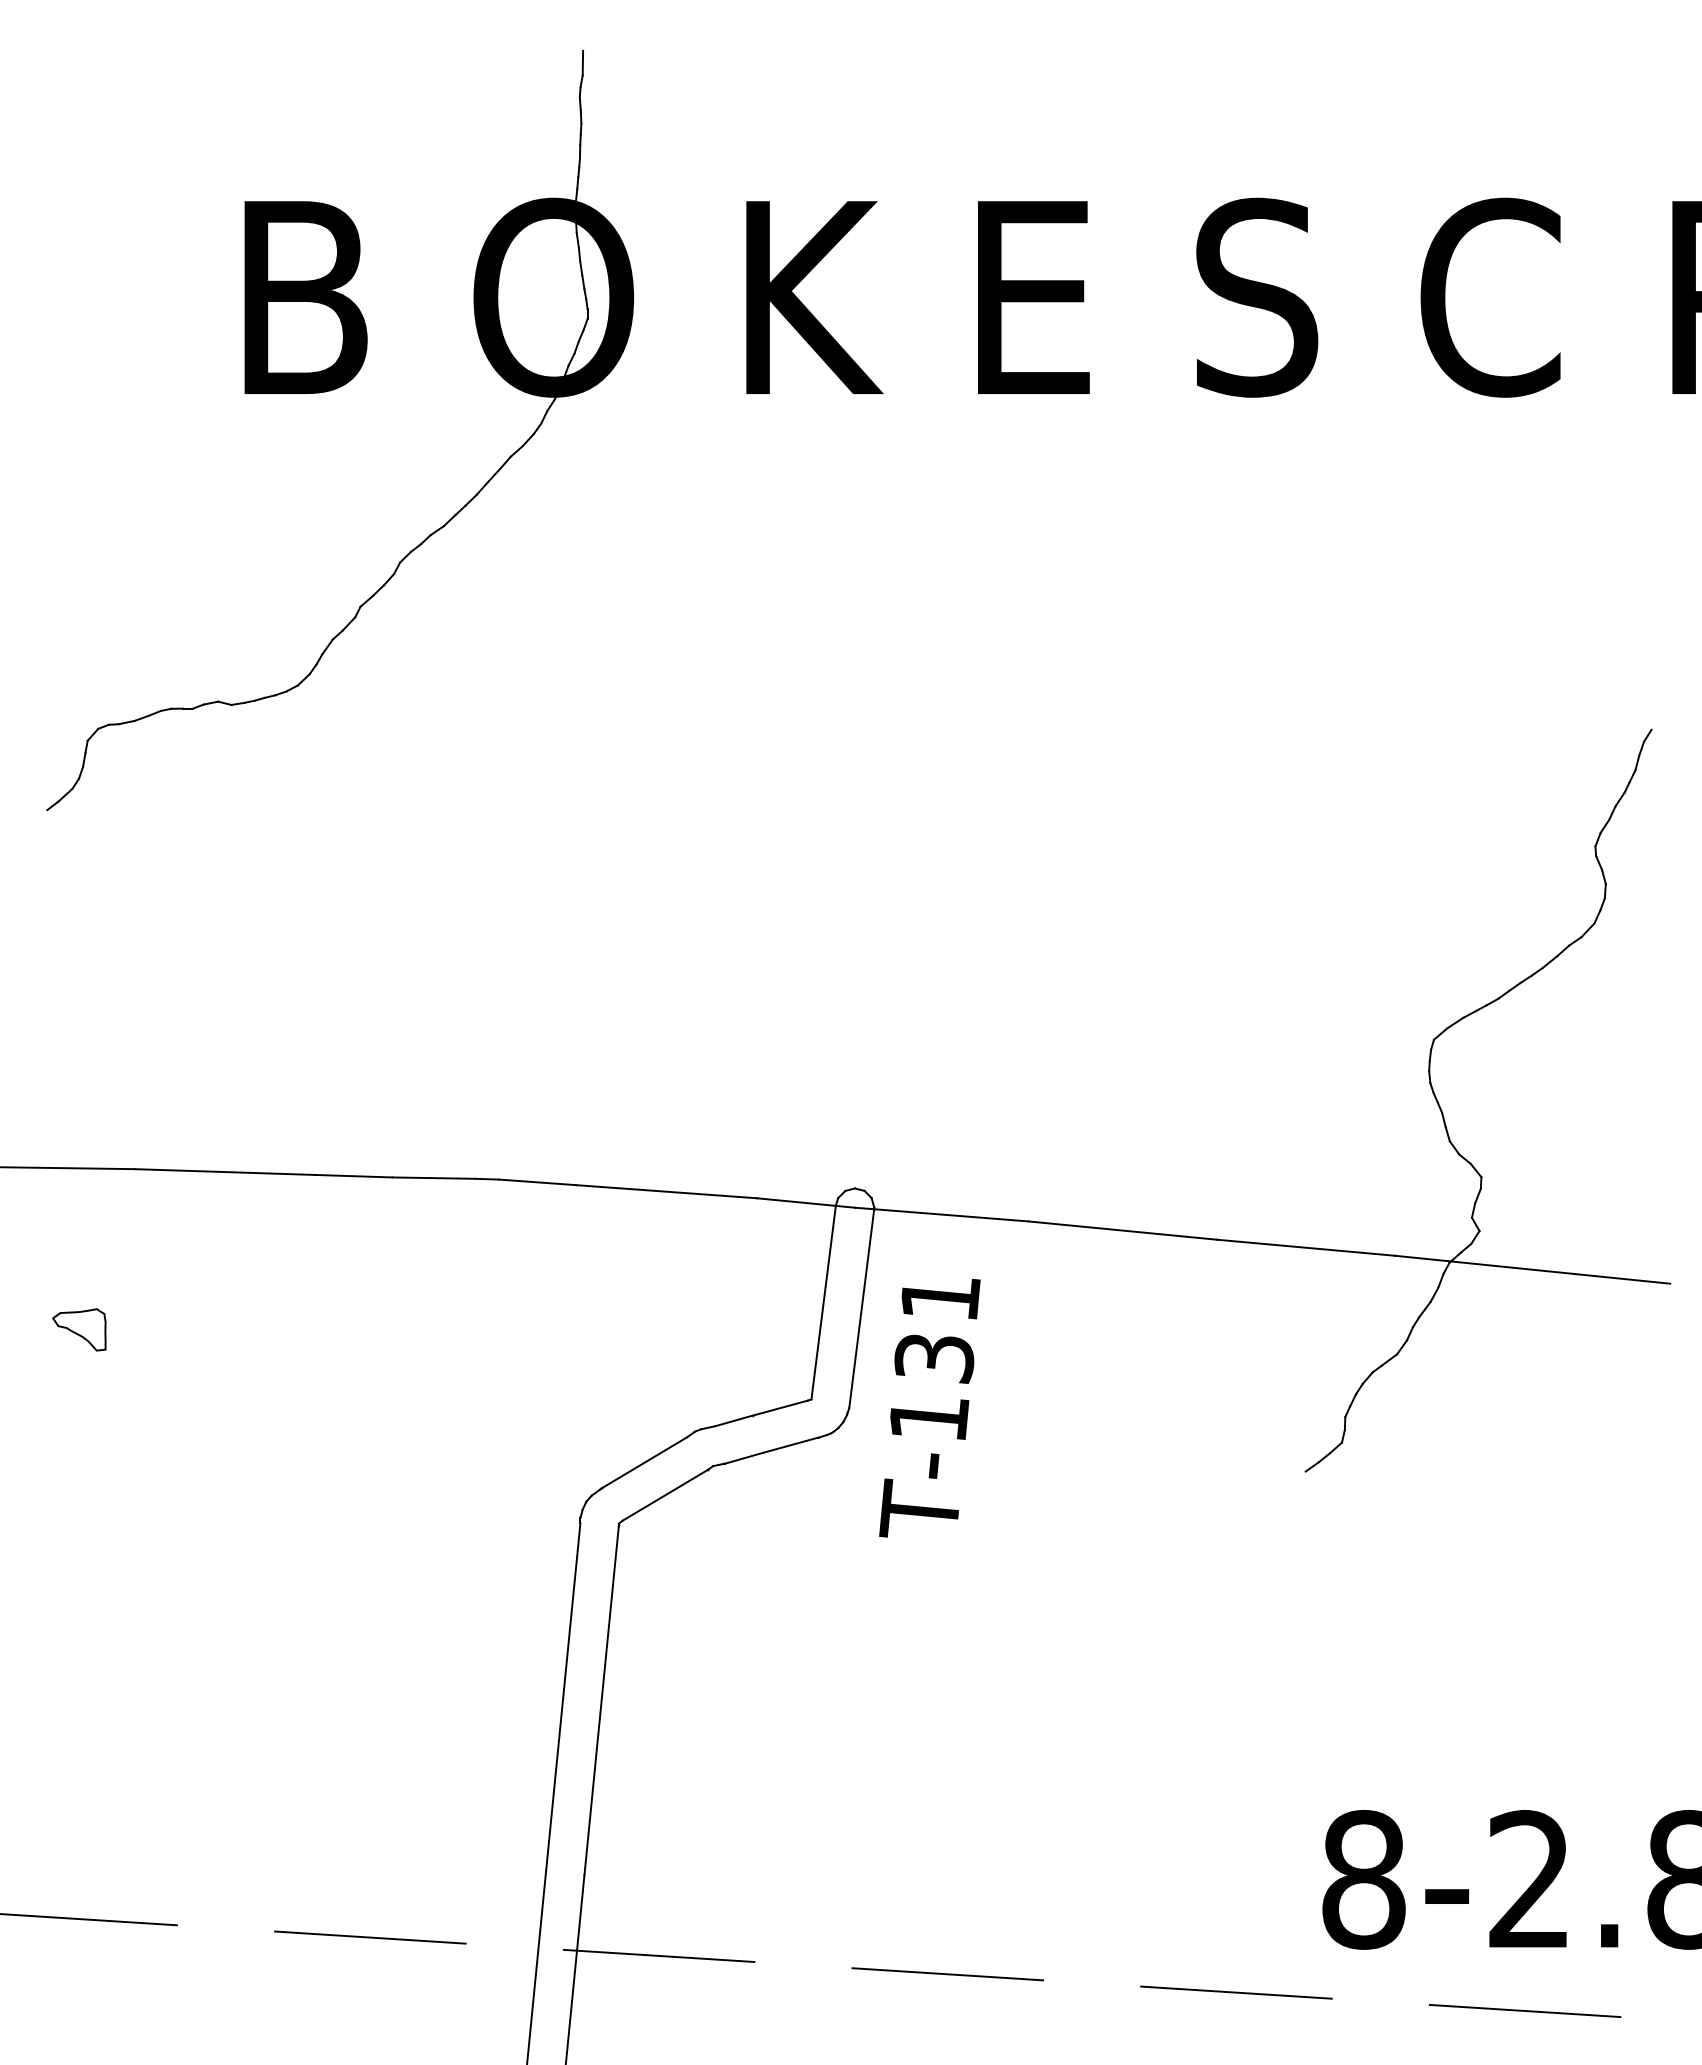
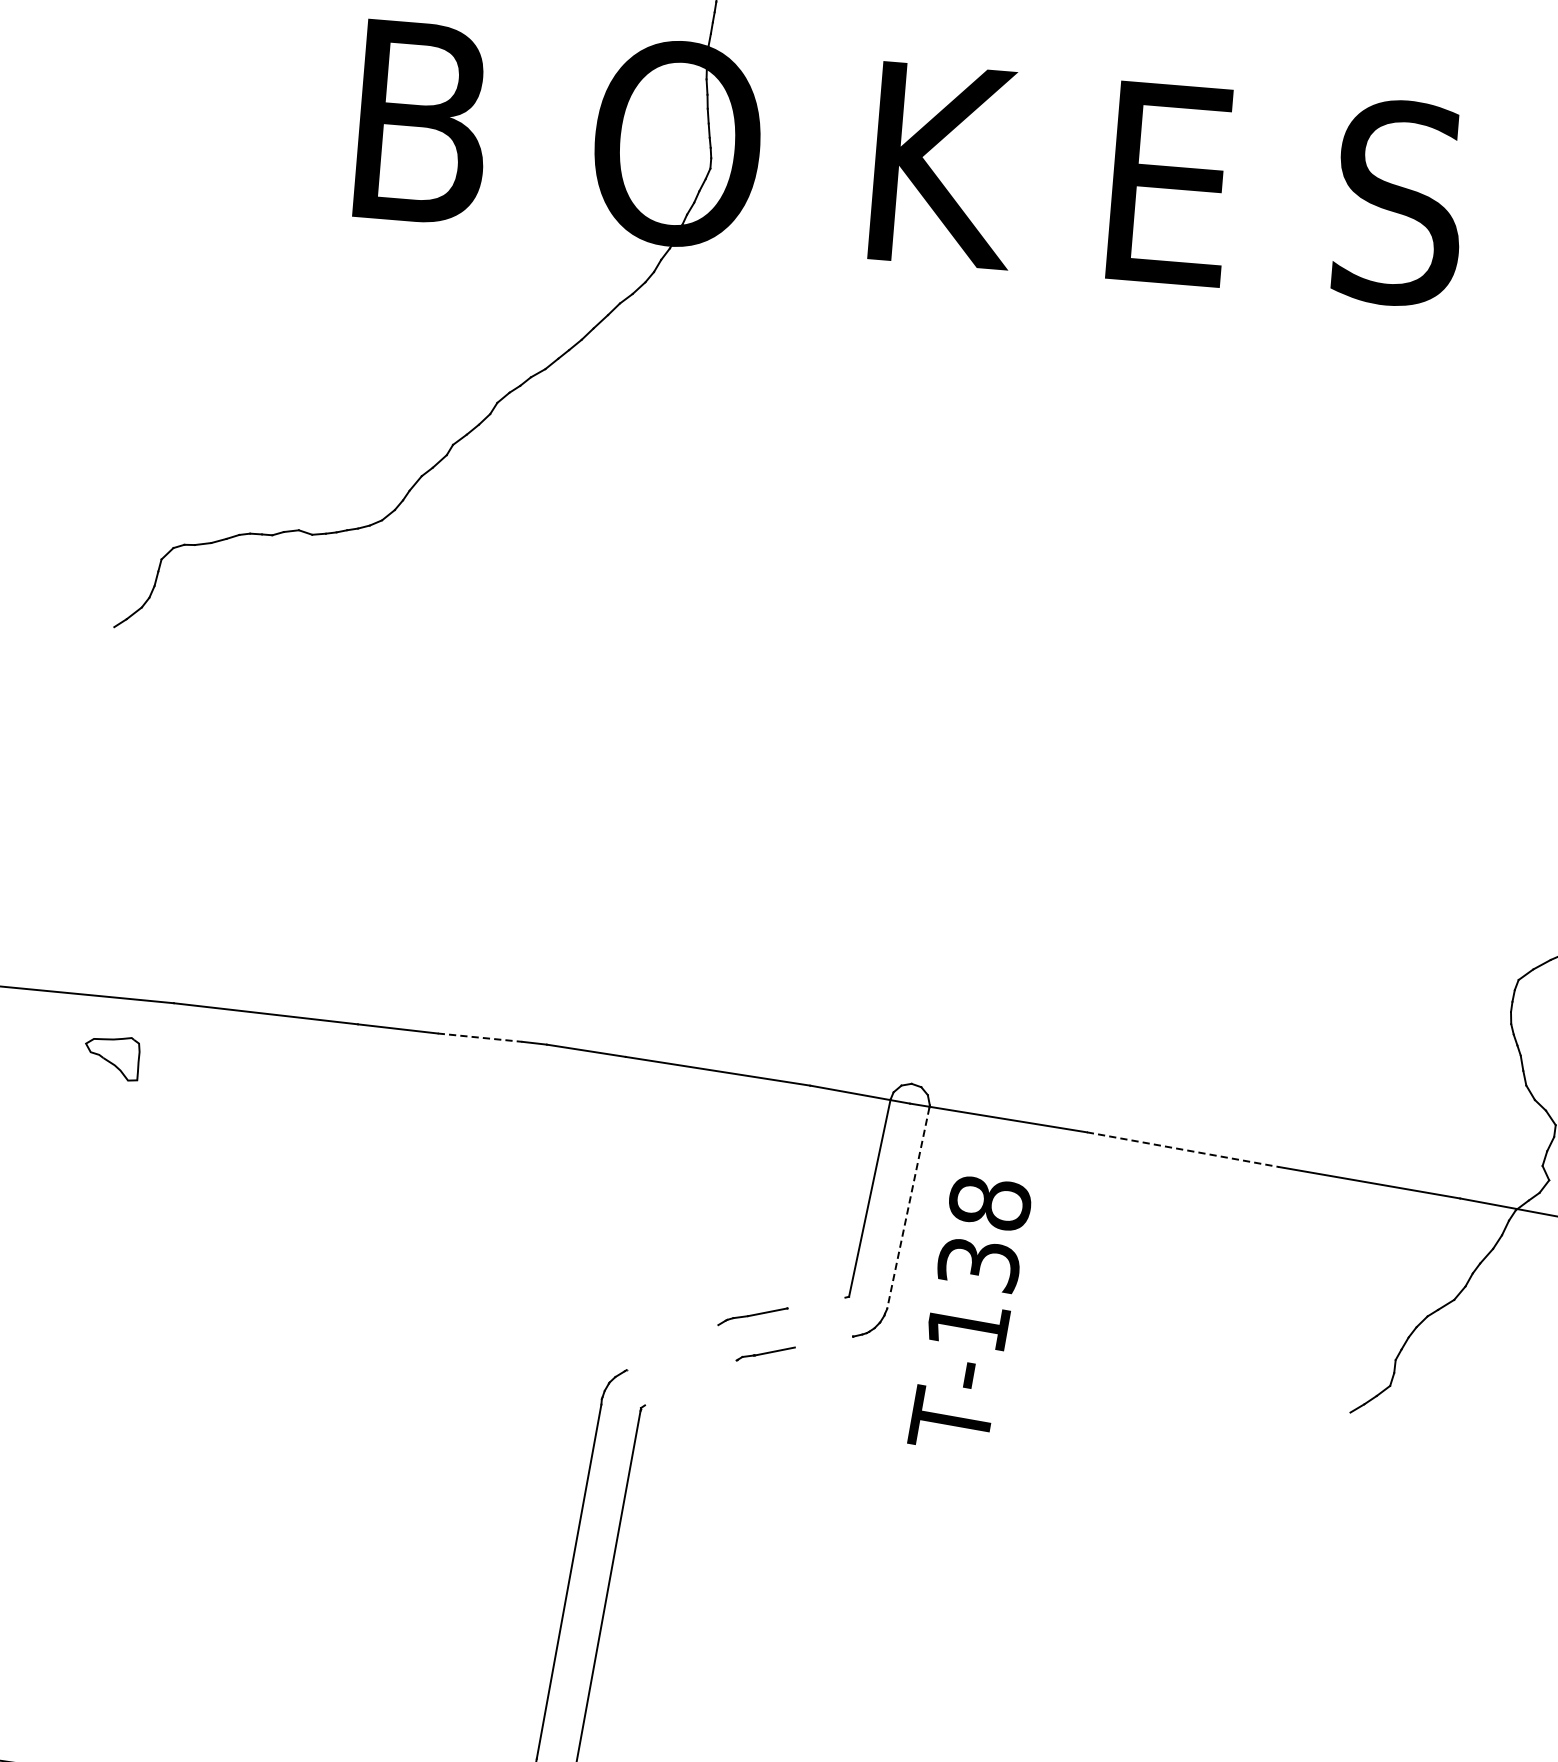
line: (434, 1178) -> (480, 1038), solid -> dashed
line: (1122, 1230) -> (1182, 1149), solid -> dashed
text: (940, 1297) -> (990, 1203), T-131 -> T-138
line: (861, 1309) -> (908, 1208), solid -> dashed
part: (79, 1329) -> (112, 1057), moved
line: (779, 1407) -> (815, 1302), removed
line: (790, 1444) -> (823, 1341), removed
line: (644, 1462) -> (672, 1347), removed
line: (664, 1495) -> (690, 1383), removed

